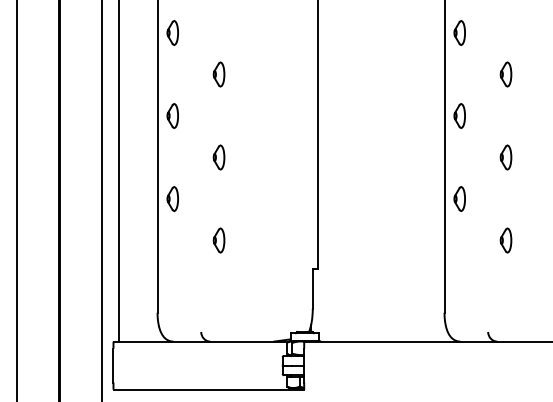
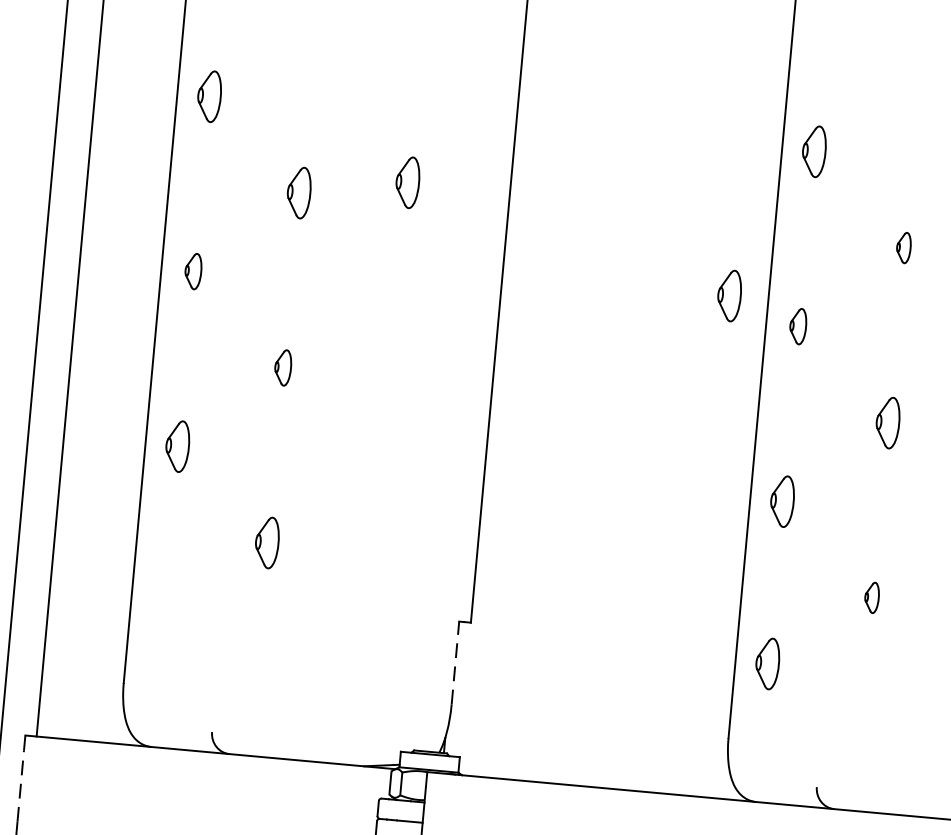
part: (269, 64) -> (407, 181), added
part: (505, 74) -> (902, 247), size x0.6
part: (425, 104) -> (728, 295), added
part: (172, 115) -> (193, 270), size x0.7
part: (459, 115) -> (797, 325), size x0.7
part: (218, 157) -> (281, 367), size x0.7
part: (505, 240) -> (870, 597), size x0.6
part: (459, 275) -> (767, 662), added
line: (312, 289) -> (454, 663), solid -> dashed
line: (113, 365) -> (20, 785), solid -> dashed

